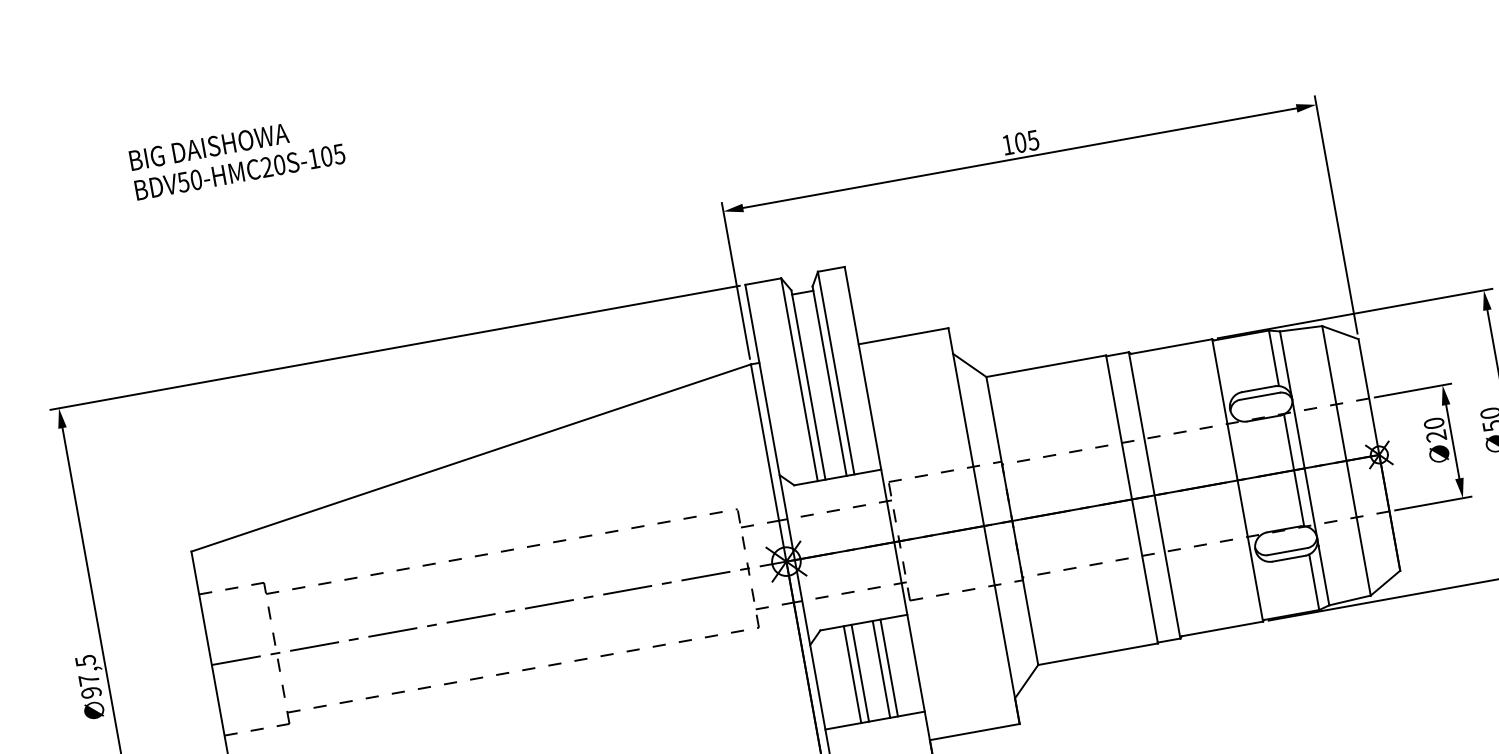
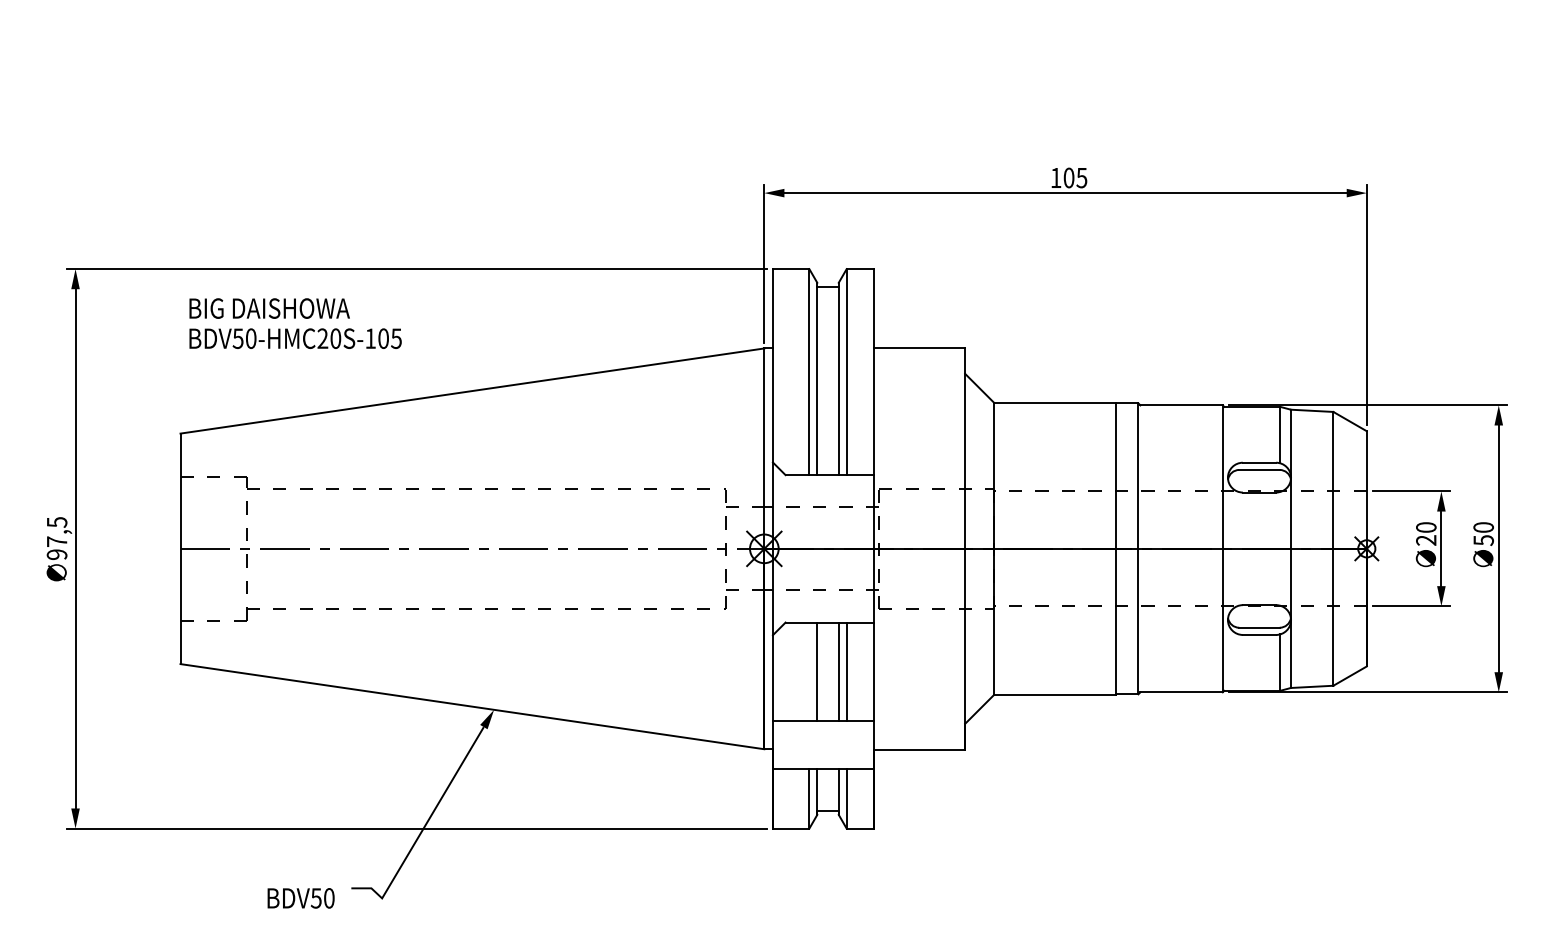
text: (237, 157) -> (295, 323), moved
line: (1294, 469) -> (1280, 548), removed
line: (852, 674) -> (809, 671), removed

